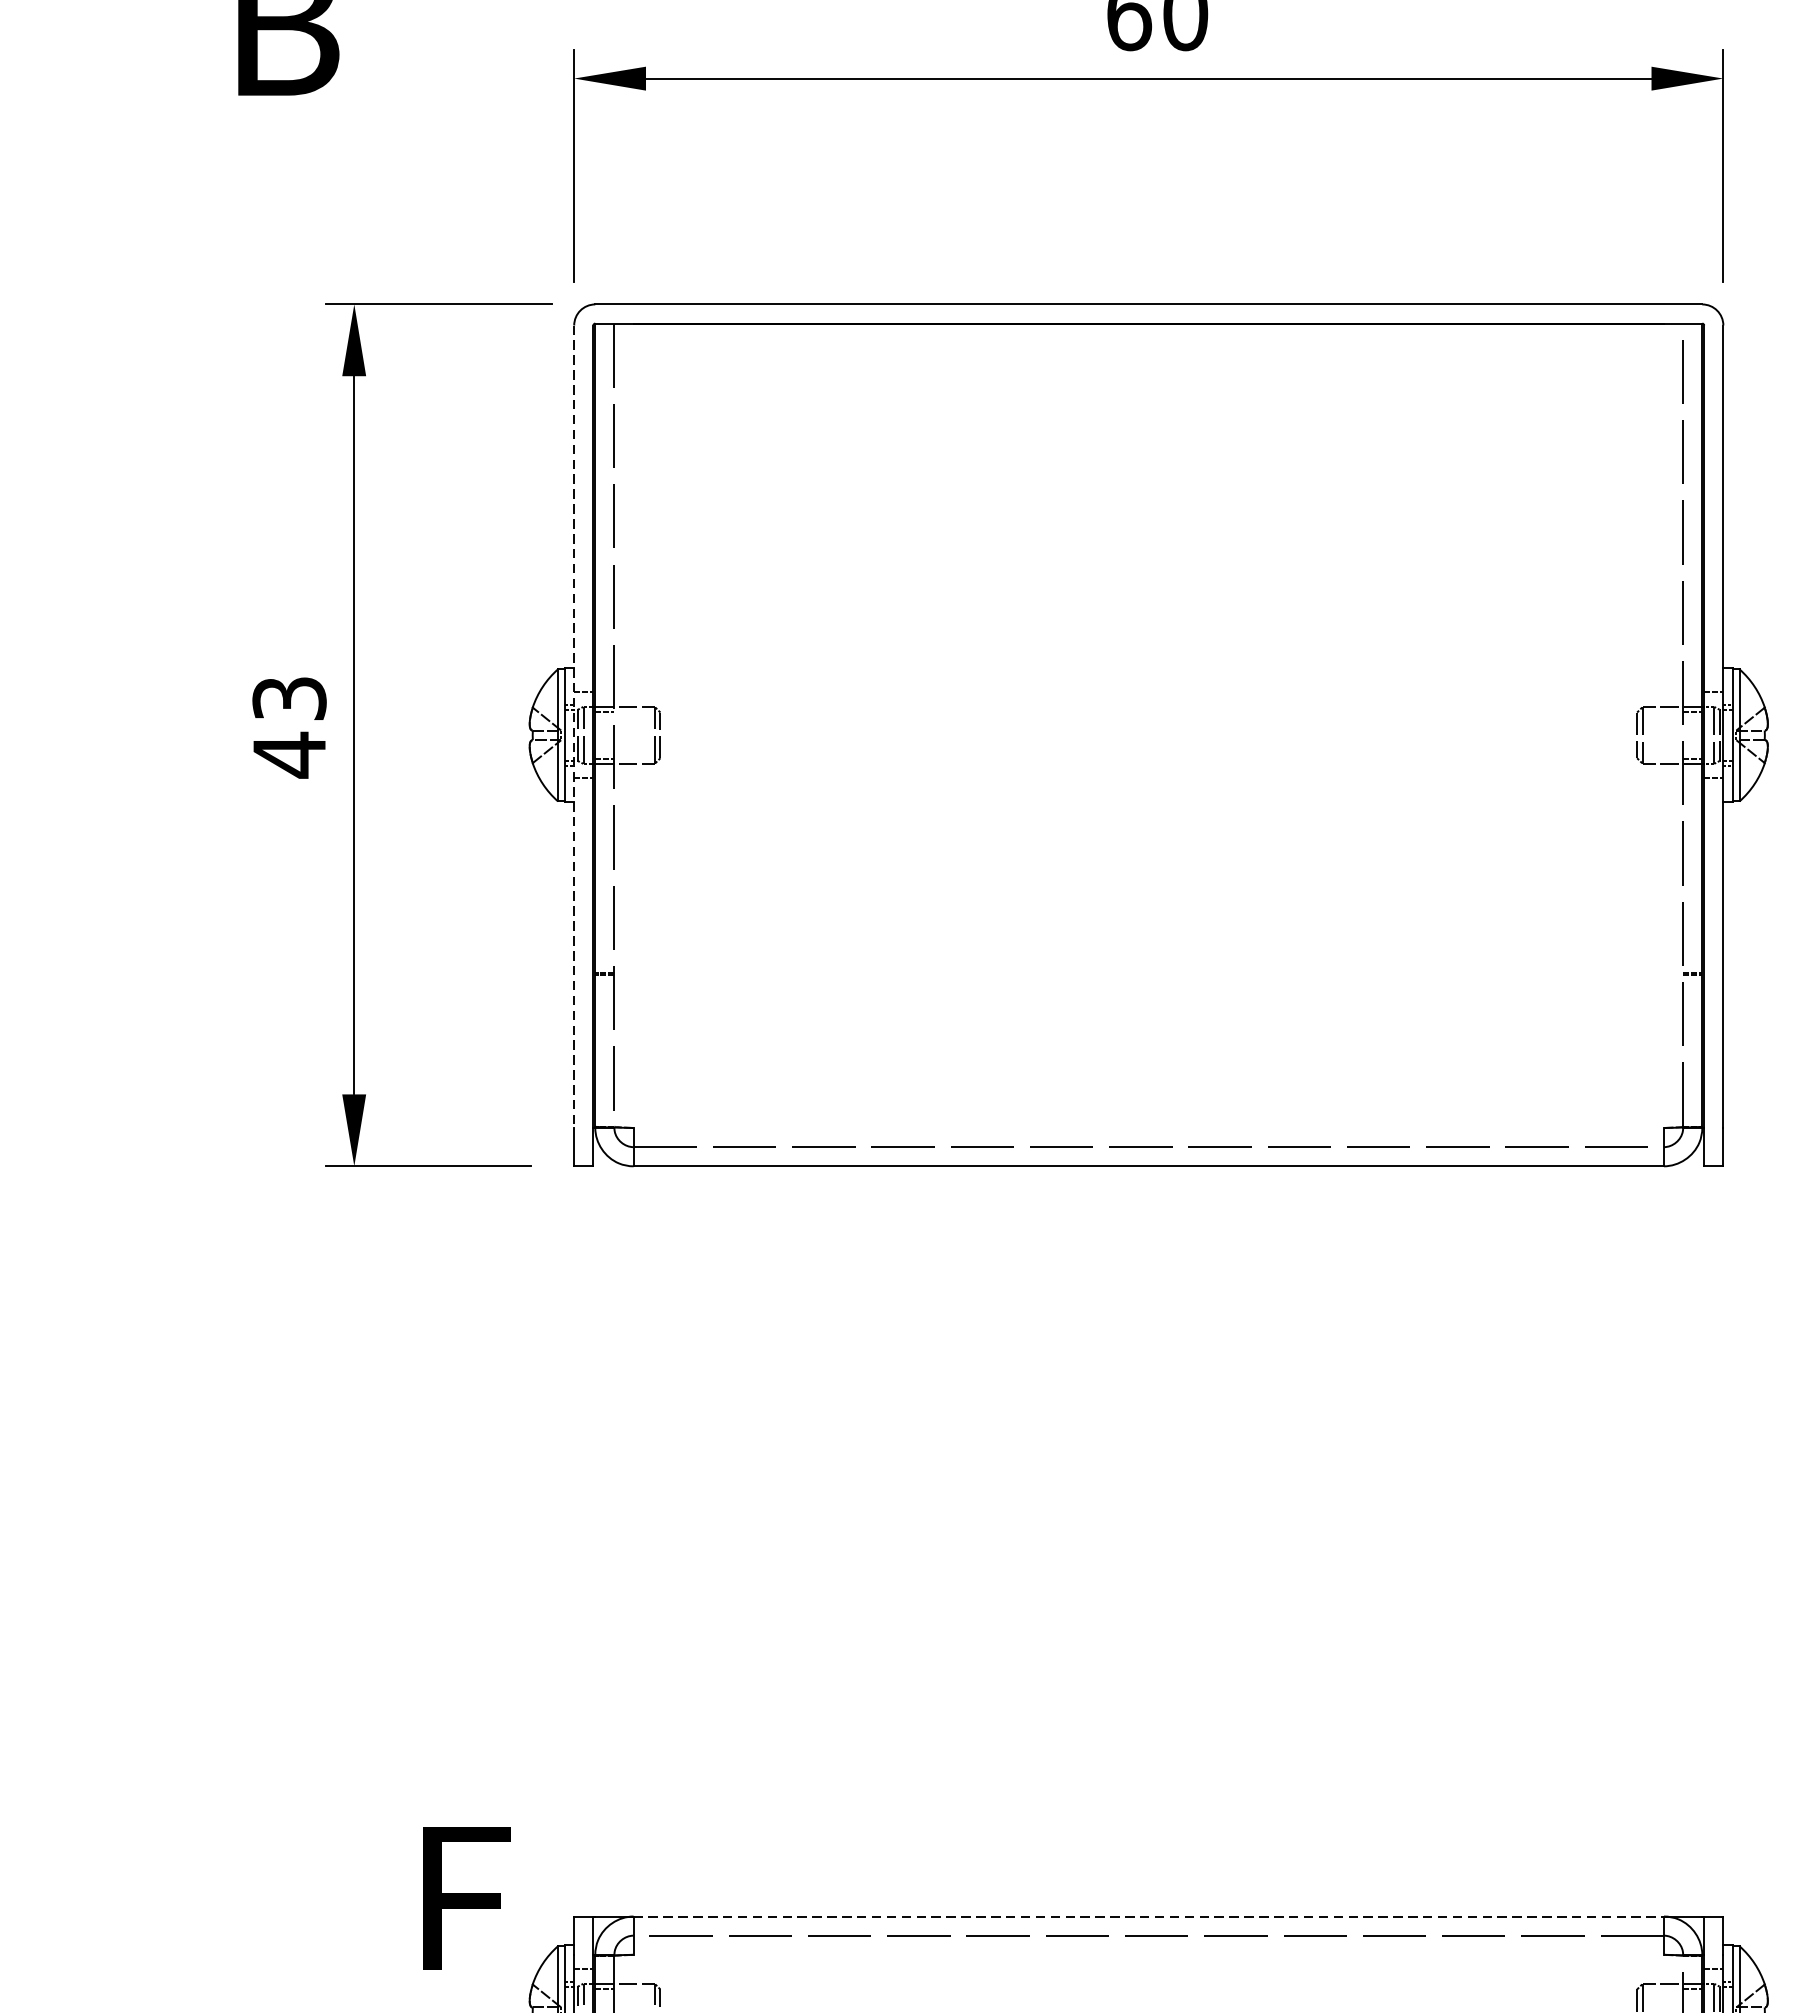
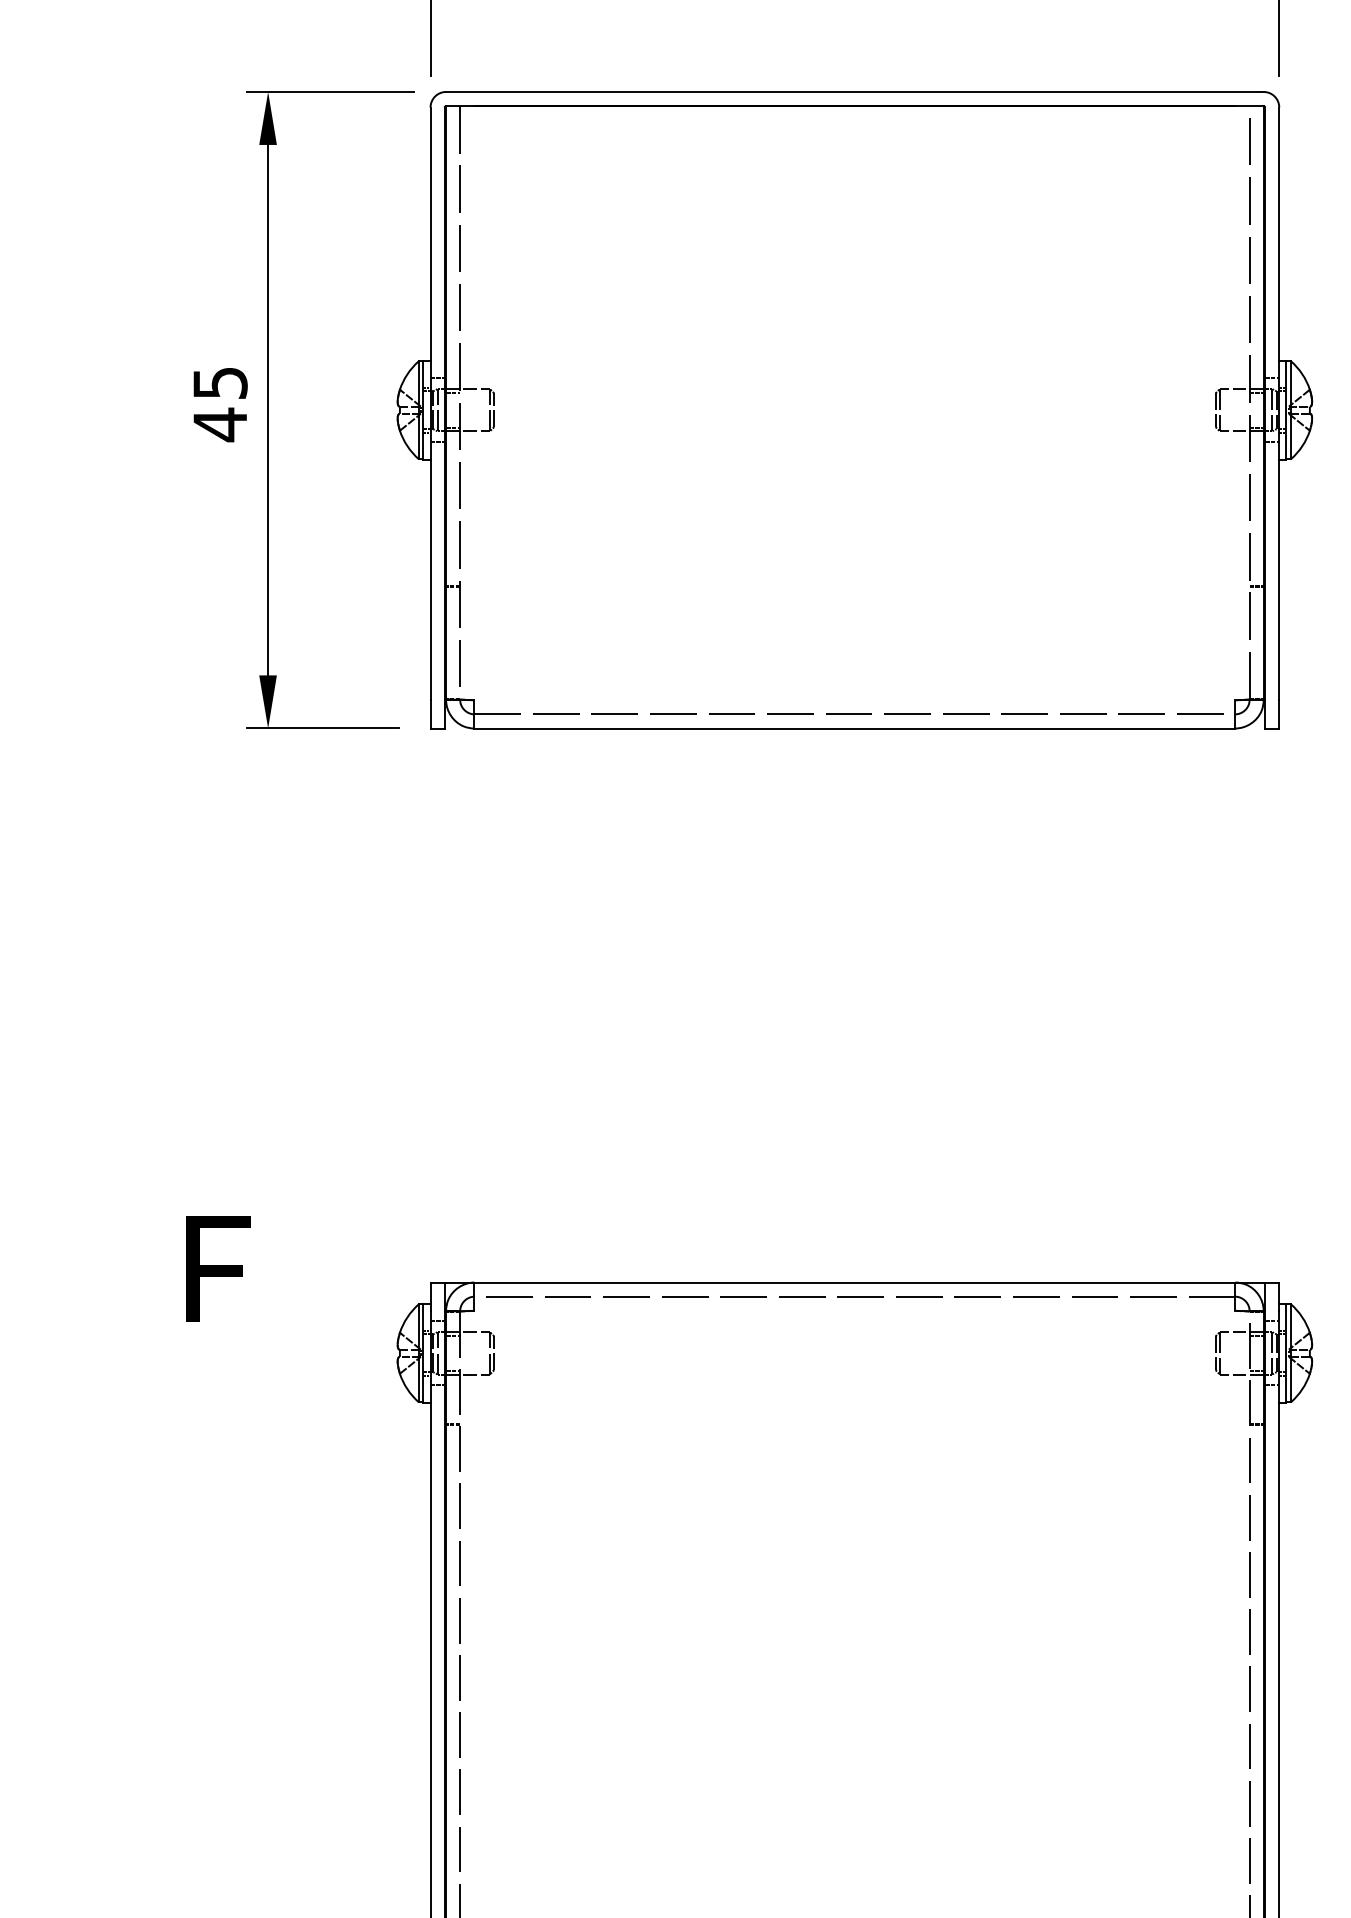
text: (288, 697) -> (219, 382), 43 -> 45
line: (574, 727) -> (430, 404), dashed -> solid
text: (467, 1897) -> (218, 1268), moved
line: (1148, 1916) -> (854, 1282), dashed -> solid

